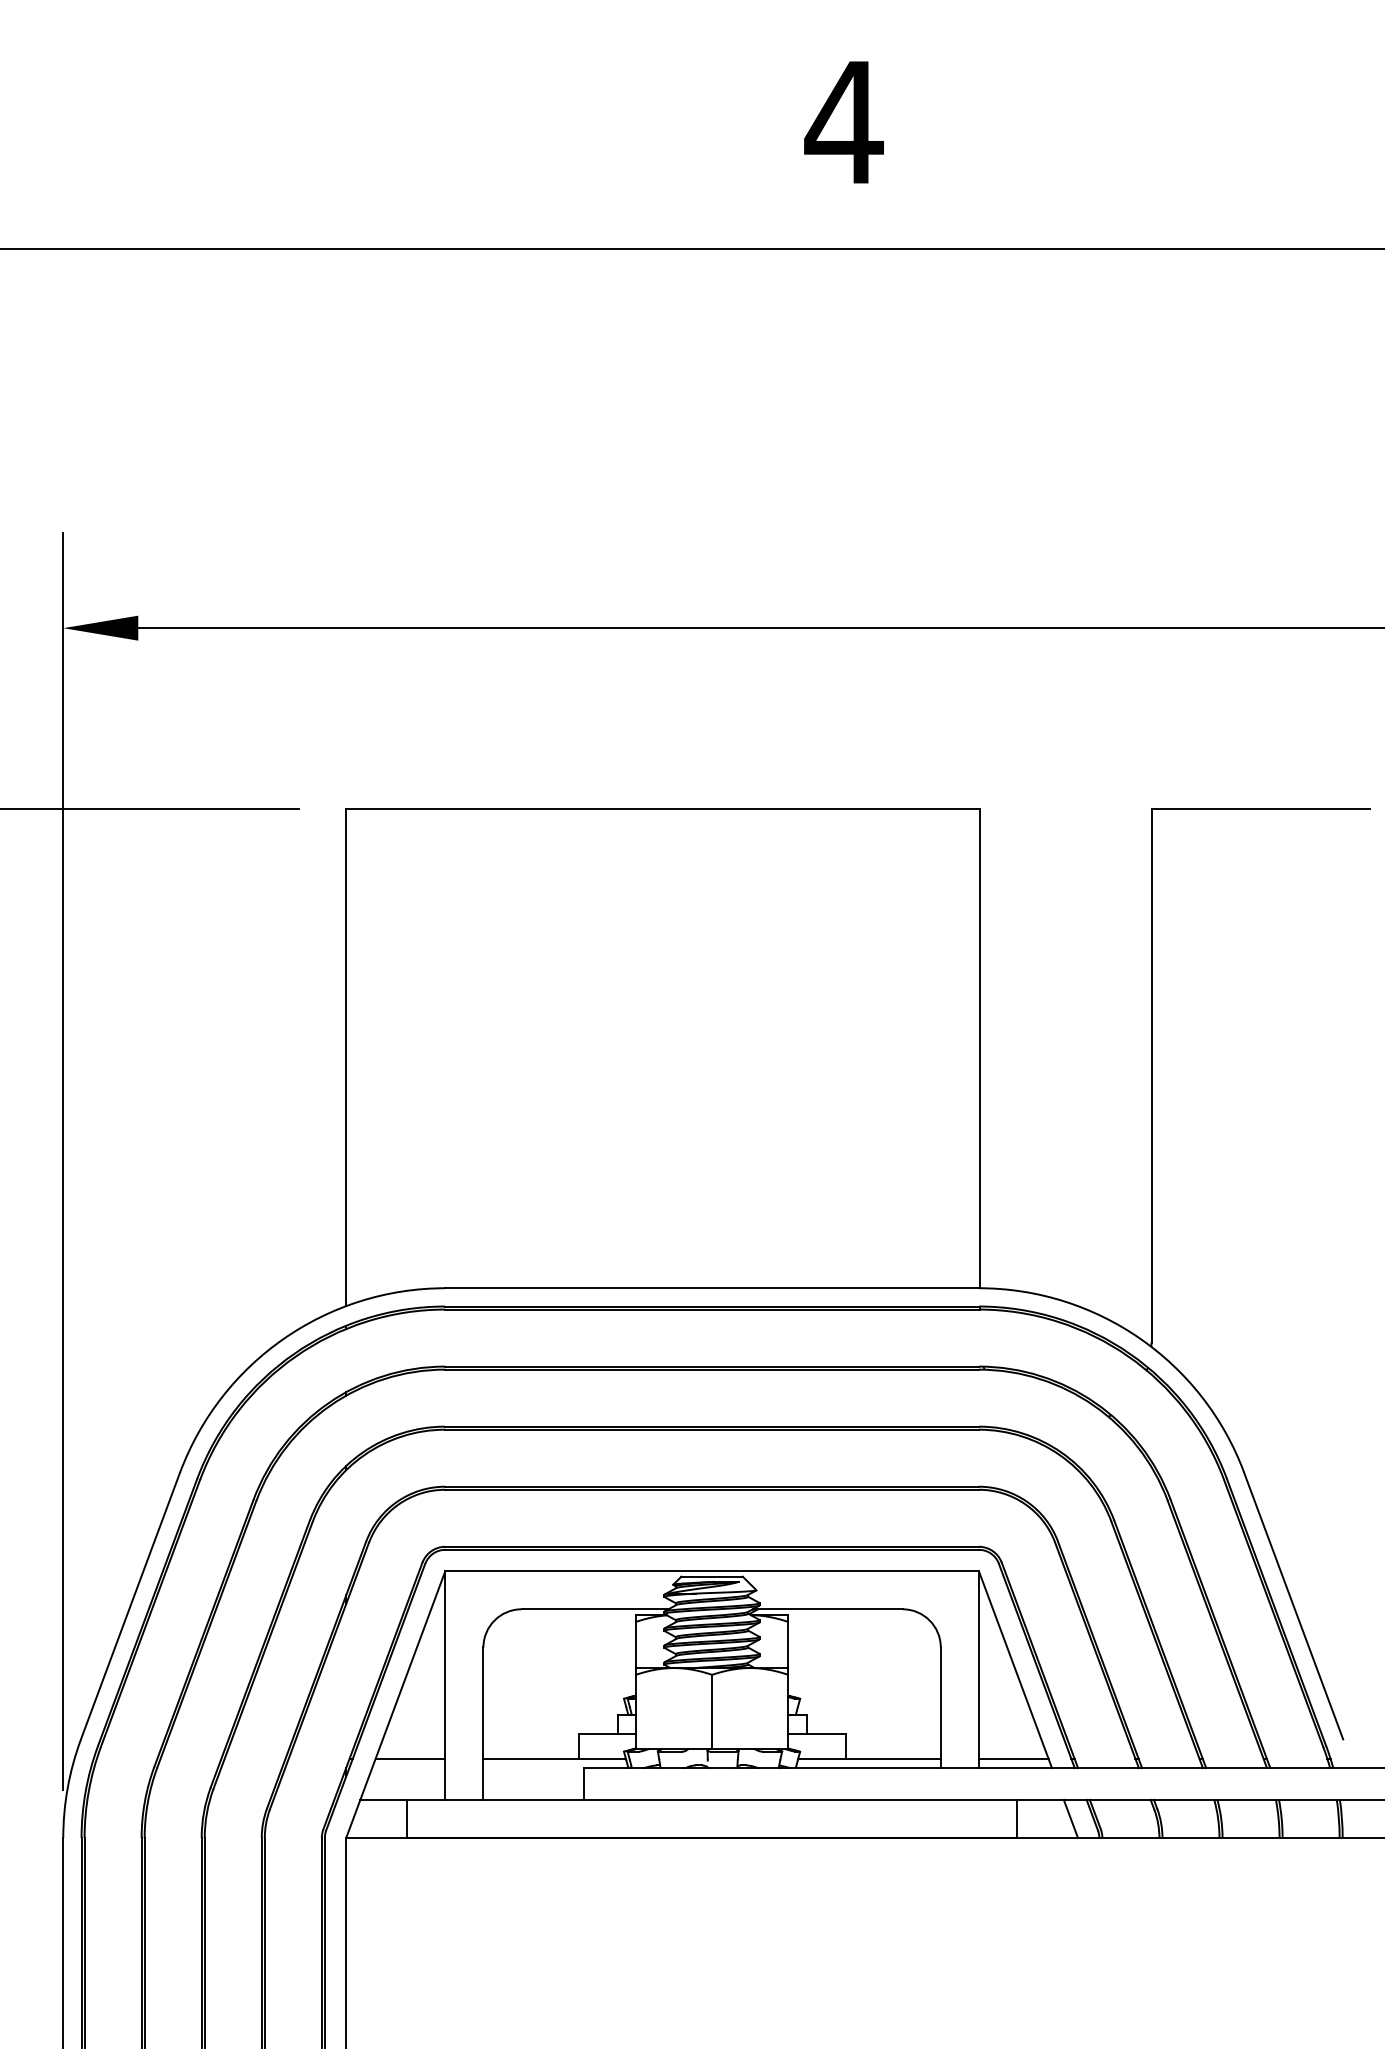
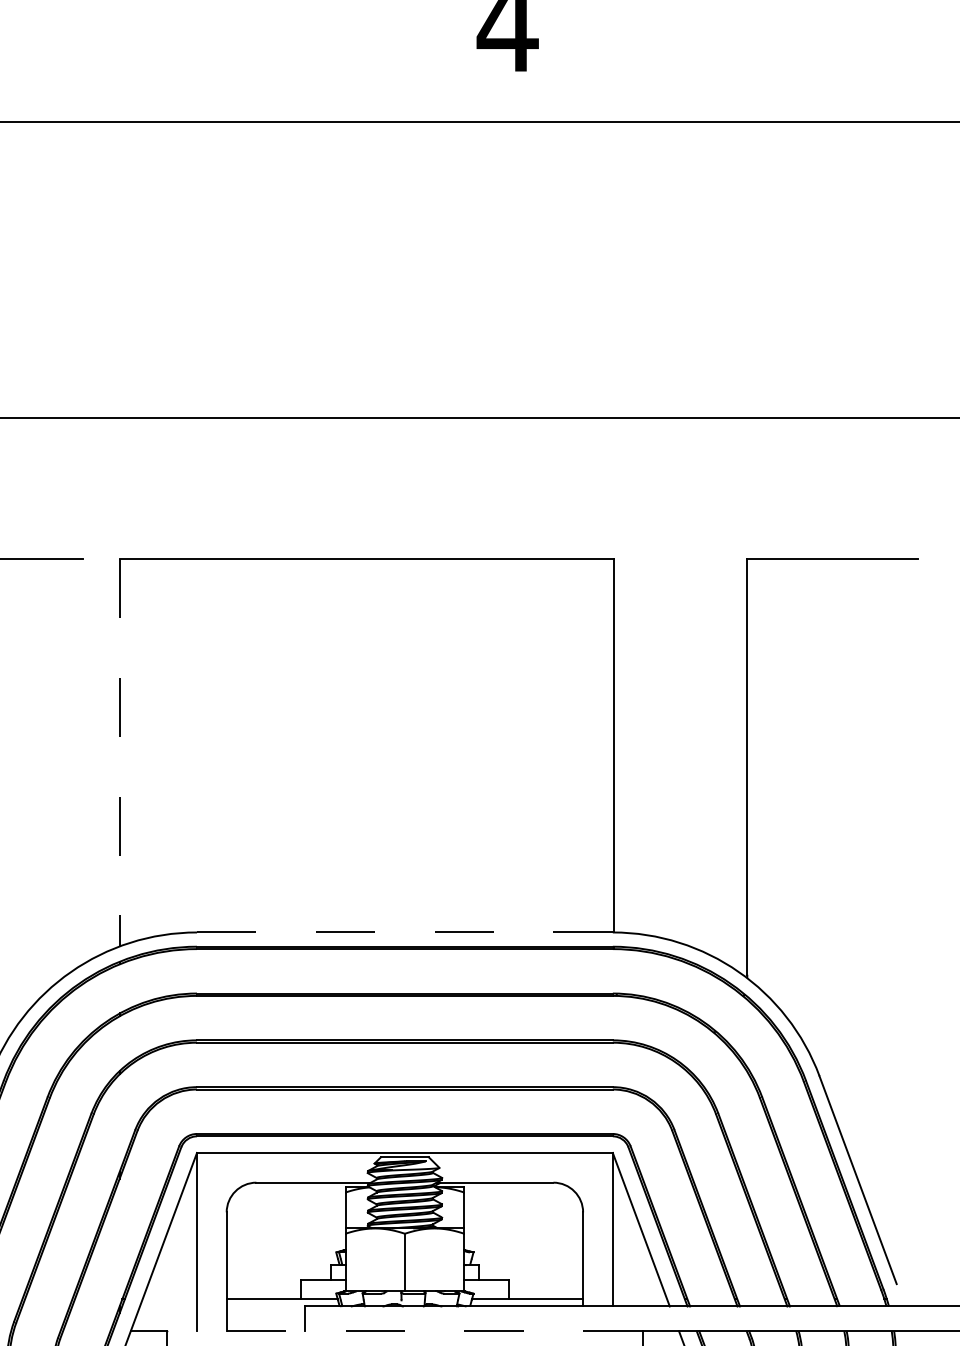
line: (346, 1057) -> (119, 752), solid -> dashed
line: (712, 1288) -> (405, 932), solid -> dashed
line: (410, 1758) -> (169, 1298), removed
line: (1013, 1758) -> (639, 1298), removed
line: (712, 1799) -> (405, 1330), solid -> dashed

